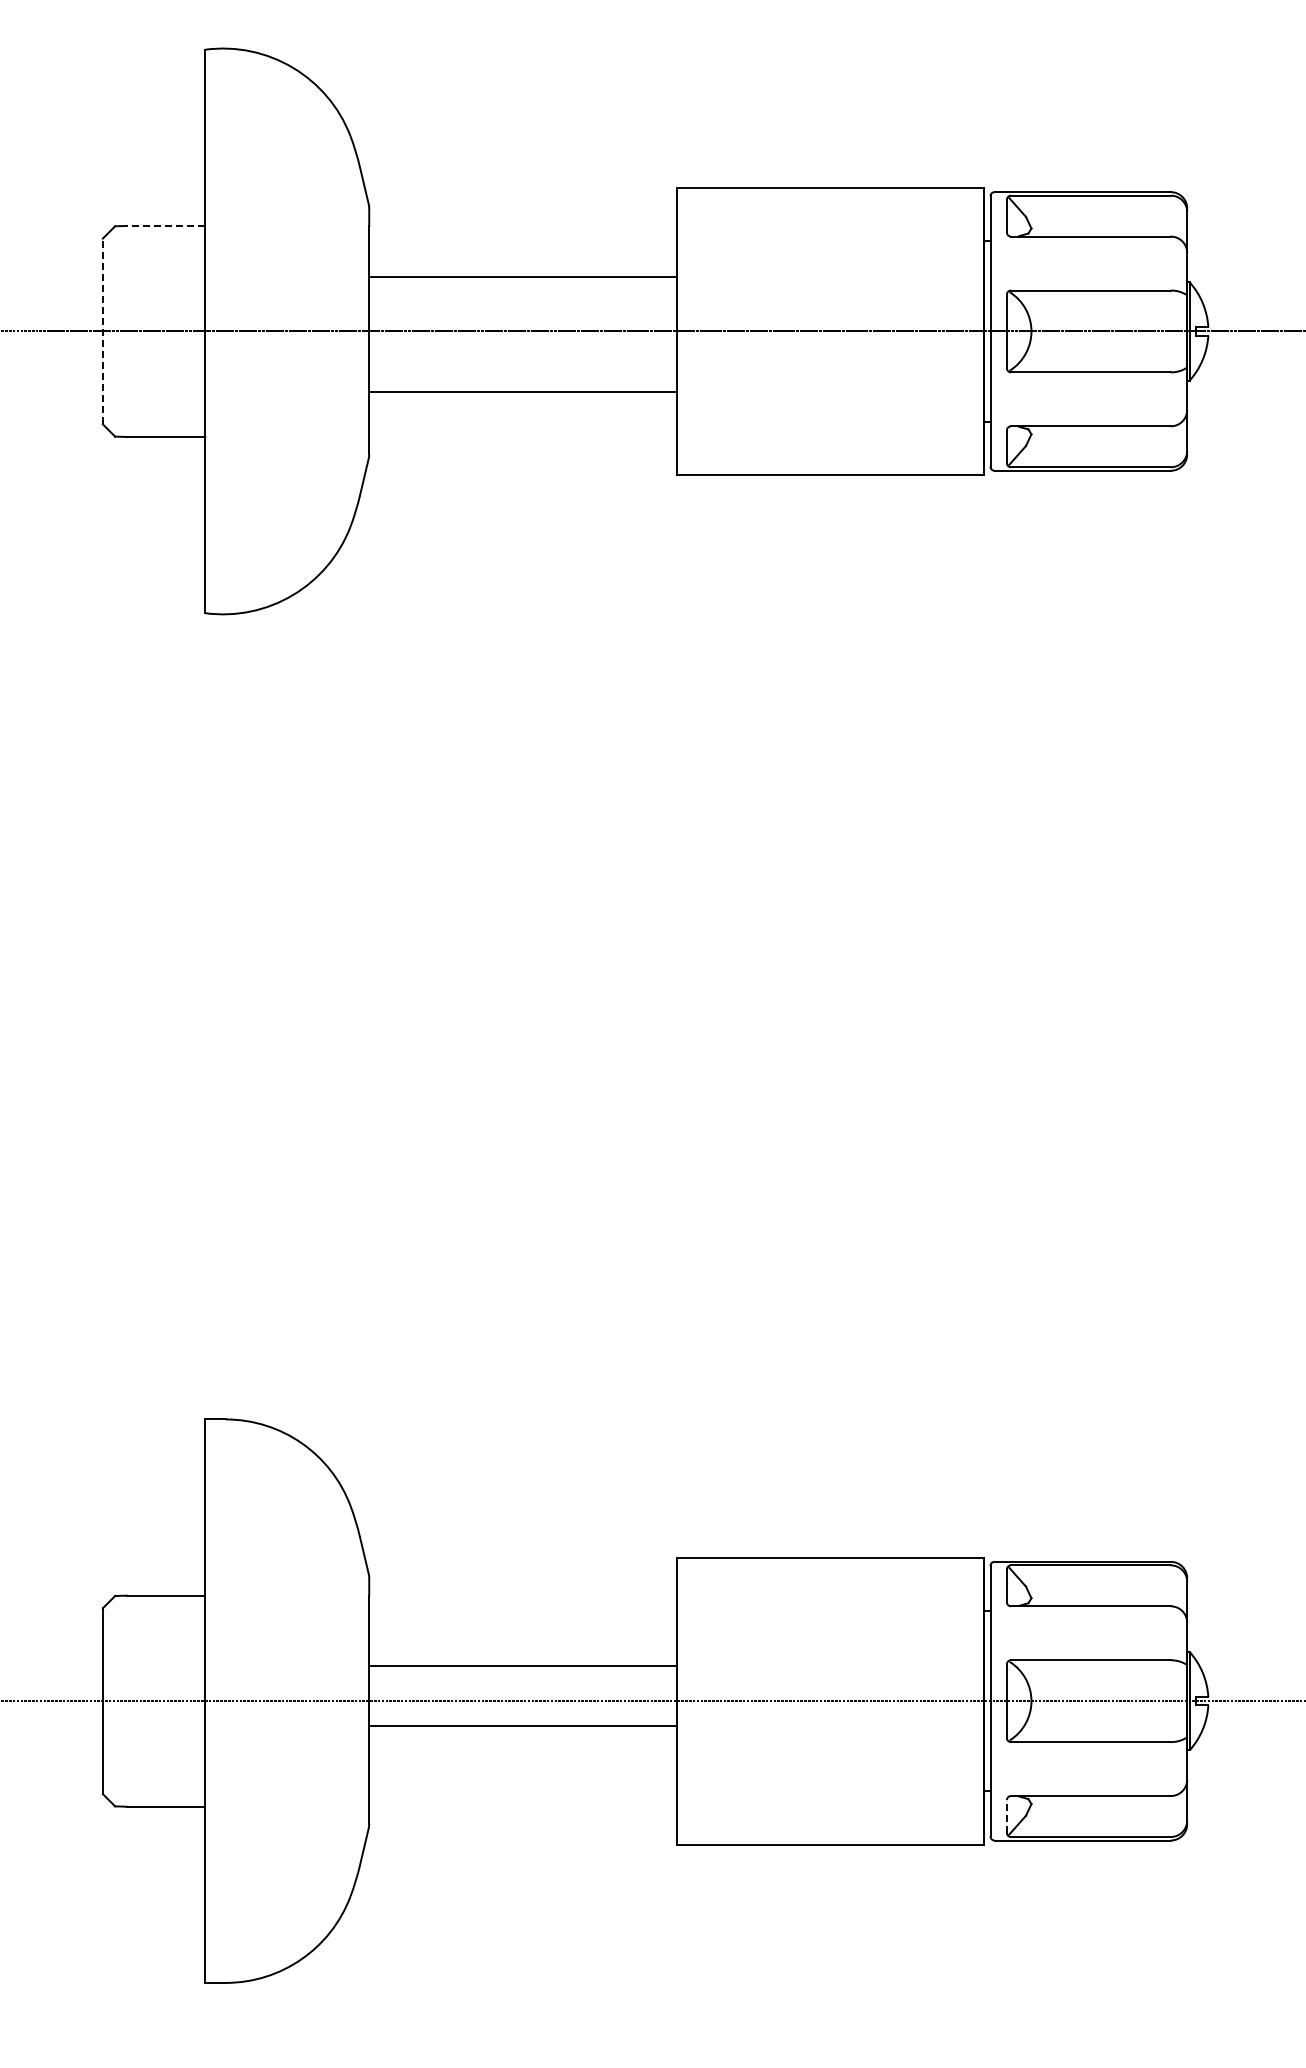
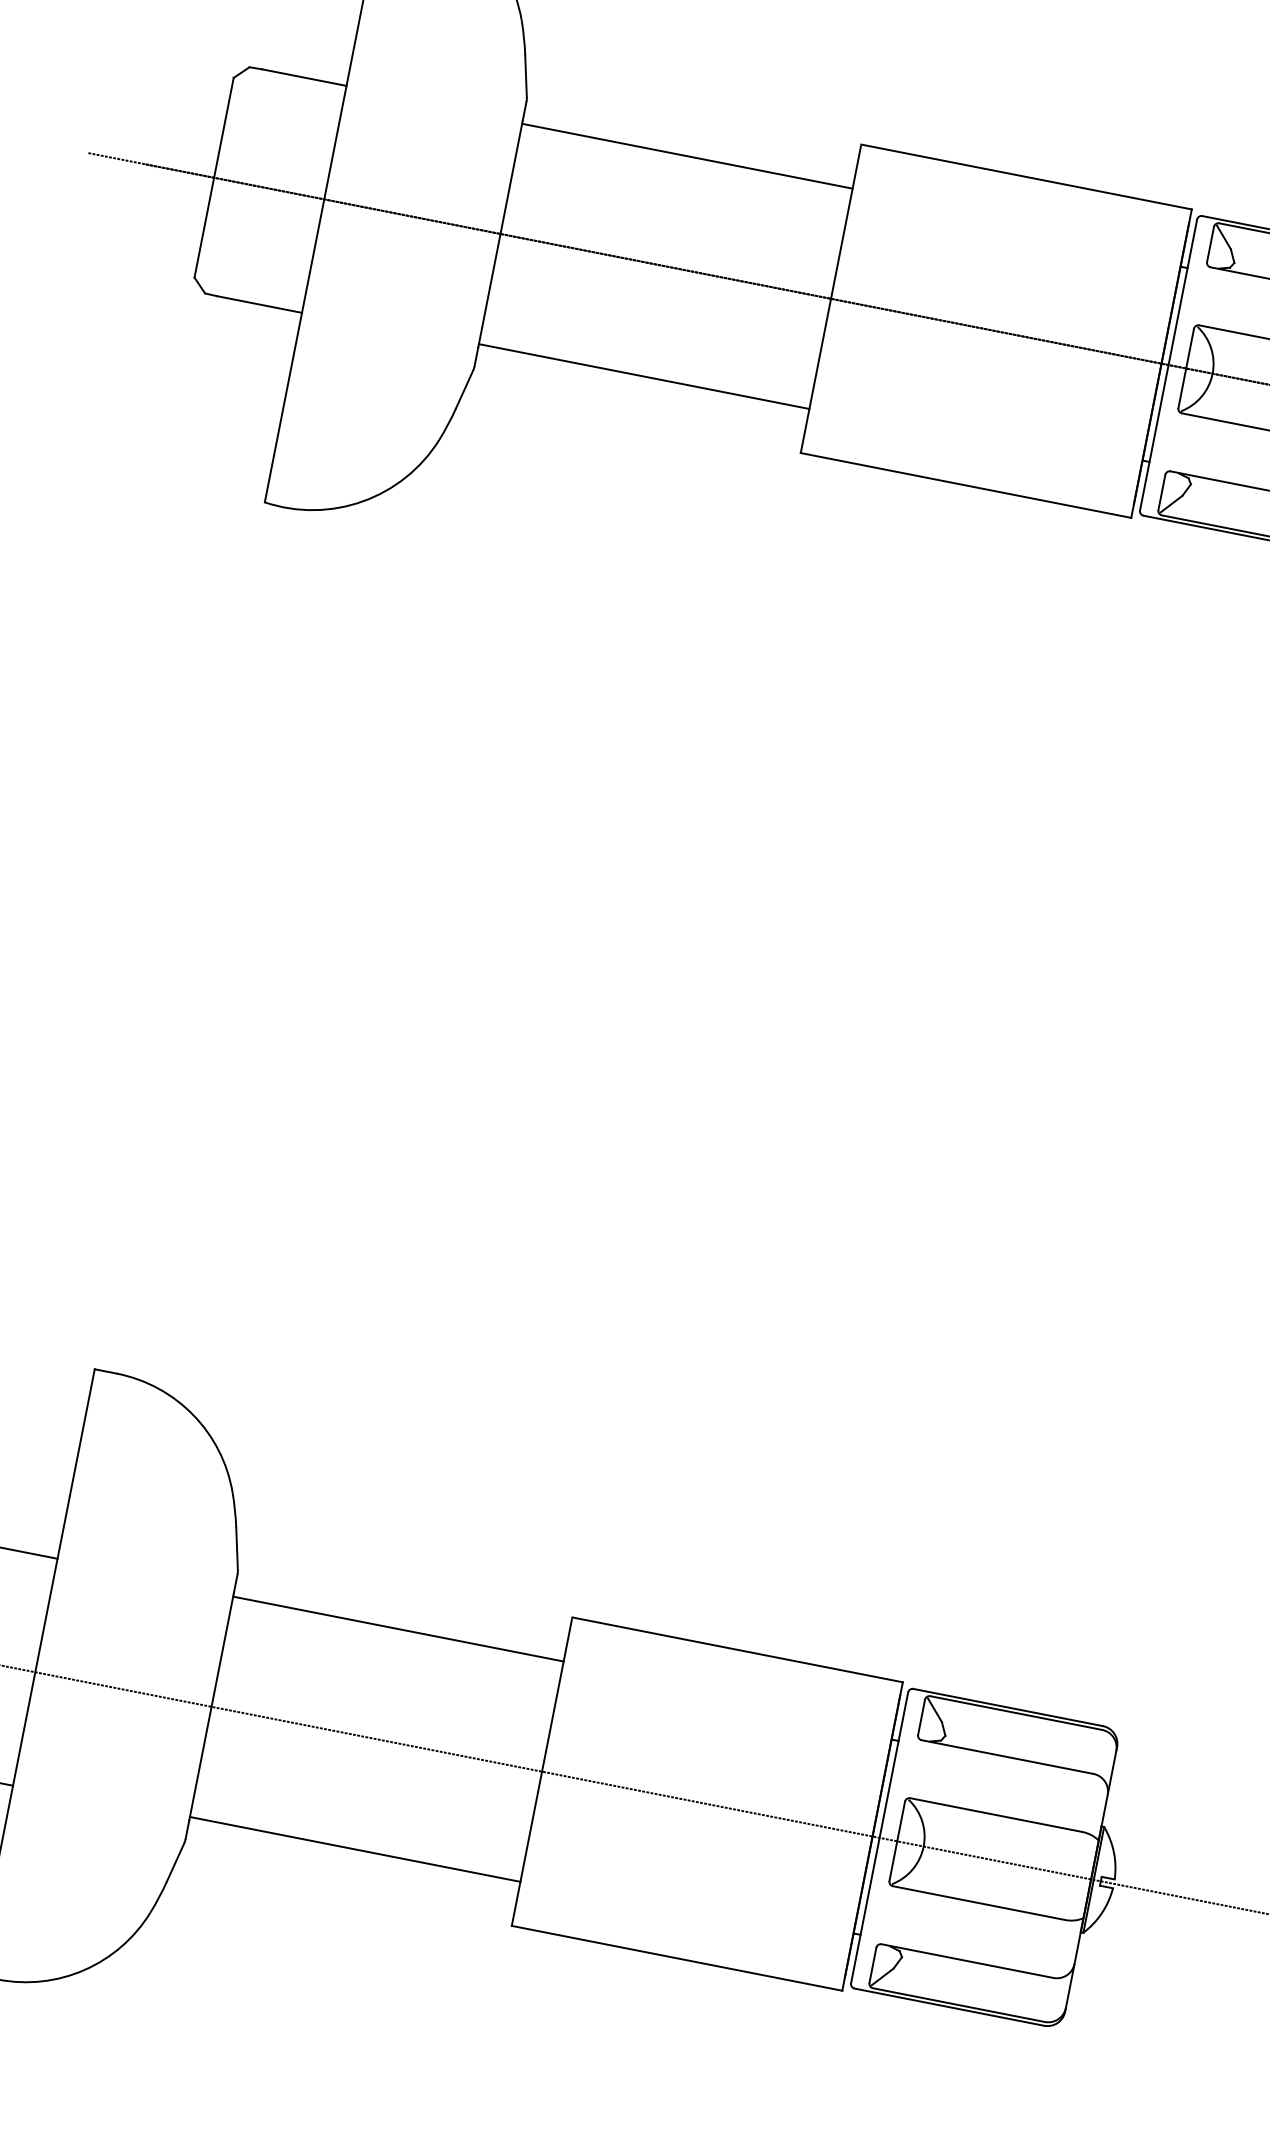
line: (165, 225) -> (303, 77), dashed -> solid
line: (522, 277) -> (686, 156), moved
line: (102, 331) -> (213, 177), dashed -> solid
line: (522, 391) -> (643, 376), moved
line: (522, 1665) -> (398, 1628), moved
line: (522, 1725) -> (354, 1849), moved
line: (1006, 1816) -> (872, 1965), dashed -> solid

